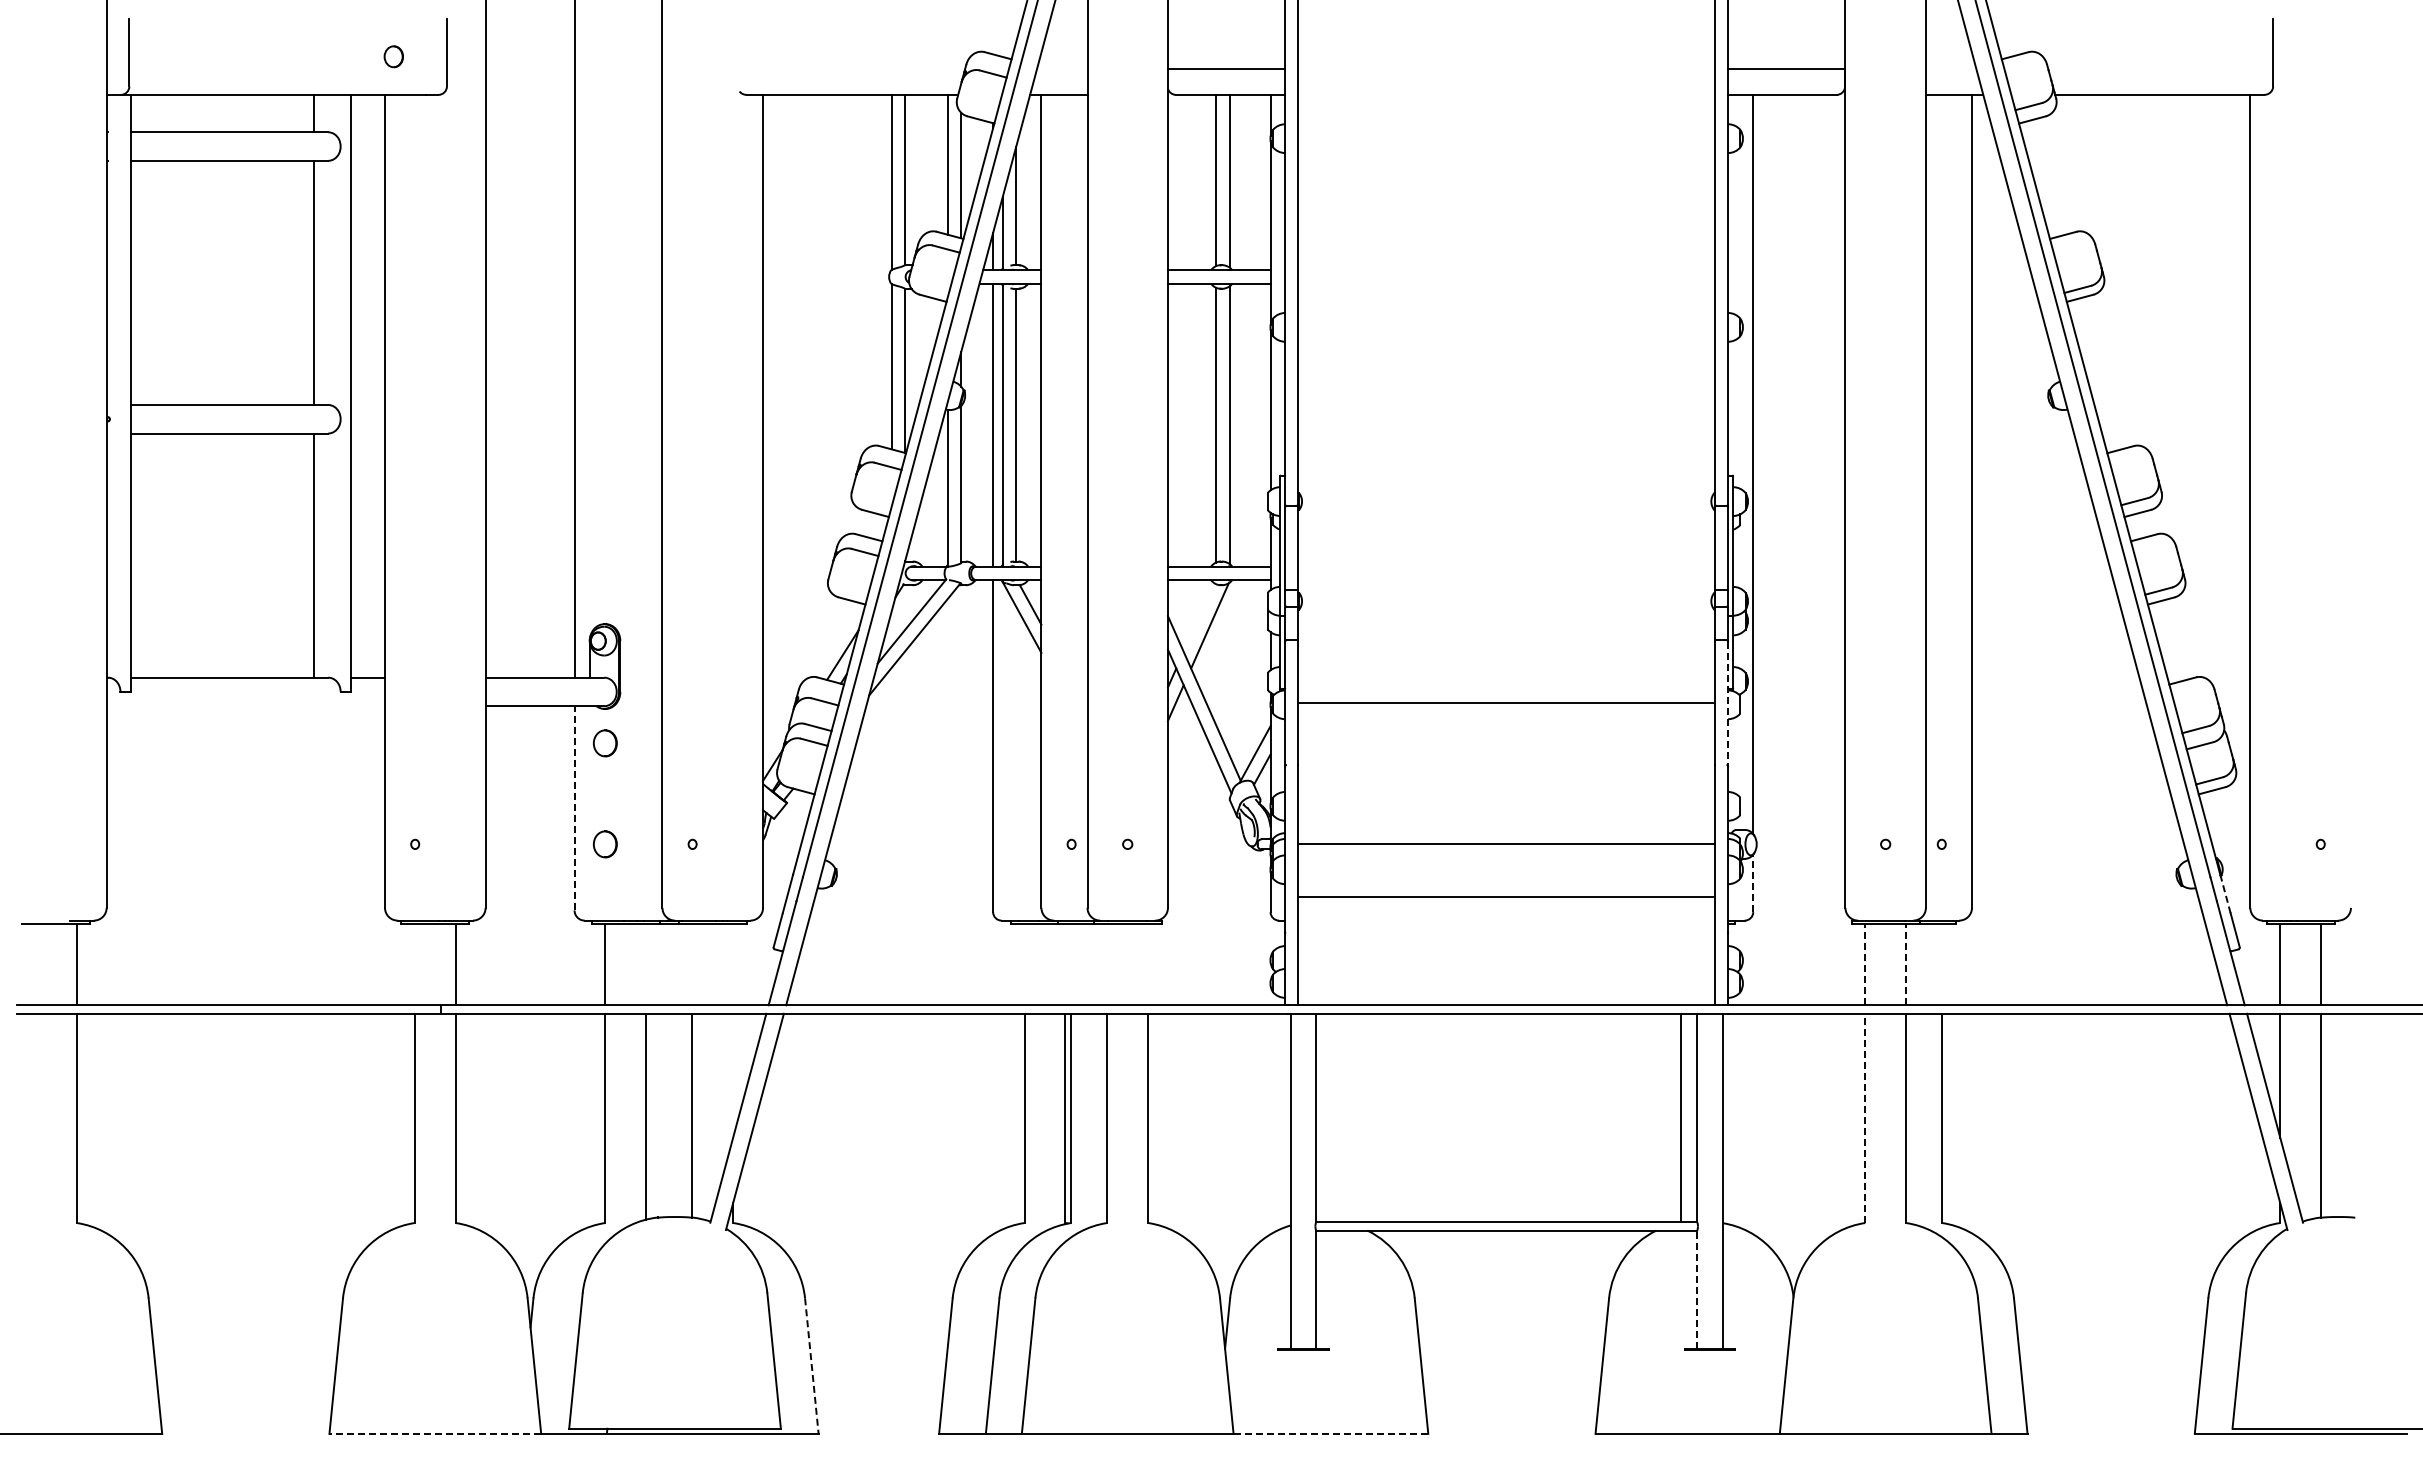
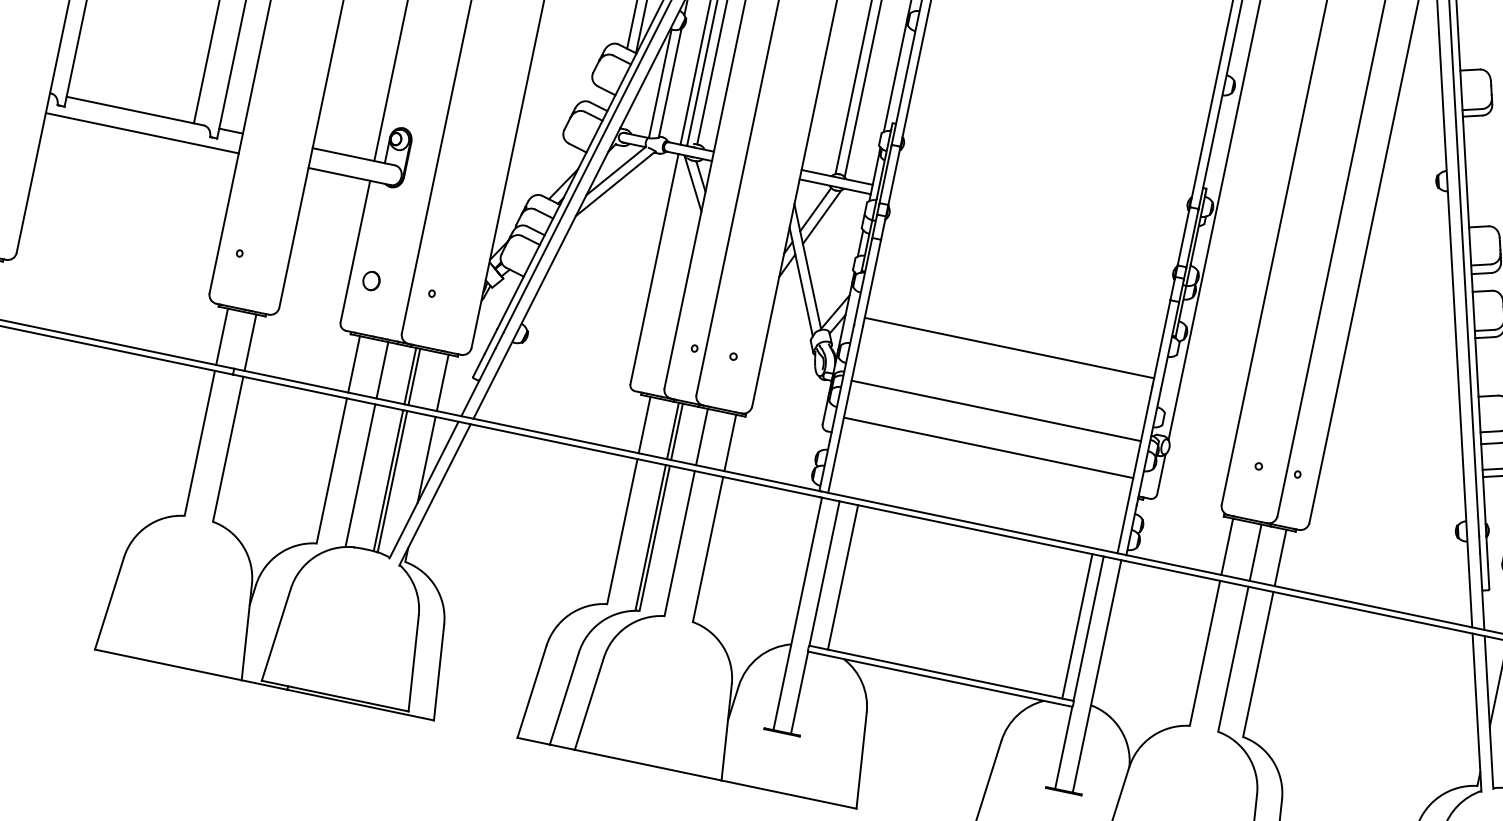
line: (1198, 617) -> (815, 209), added
line: (1506, 702) -> (1009, 347), moved
line: (1728, 704) -> (1170, 346), dashed -> solid
line: (245, 706) -> (142, 133), added
part: (604, 743) -> (385, 211), removed
line: (574, 807) -> (355, 251), dashed -> solid
line: (1753, 883) -> (1161, 474), dashed -> solid
line: (2225, 893) -> (1487, 549), dashed -> solid
line: (414, 964) -> (221, 336), added
line: (646, 964) -> (382, 370), added
line: (686, 964) -> (410, 376), added
line: (692, 964) -> (414, 376), added
line: (733, 964) -> (442, 382), added
line: (1024, 964) -> (644, 424), added
line: (1065, 964) -> (673, 430), added
line: (1071, 964) -> (677, 431), added
line: (1107, 964) -> (702, 436), added
line: (1148, 964) -> (730, 442), added
line: (1865, 964) -> (1227, 546), dashed -> solid
line: (1906, 964) -> (1255, 552), dashed -> solid
line: (1942, 964) -> (1280, 557), added
line: (733, 1075) -> (426, 459), added
line: (686, 1115) -> (388, 480), added
line: (1342, 1117) -> (842, 577), added
line: (1865, 1118) -> (1205, 653), dashed -> solid
line: (1697, 1289) -> (1063, 747), dashed -> solid
line: (811, 1366) -> (438, 672), dashed -> solid
line: (435, 1433) -> (168, 664), dashed -> solid
line: (1330, 1433) -> (788, 794), dashed -> solid

